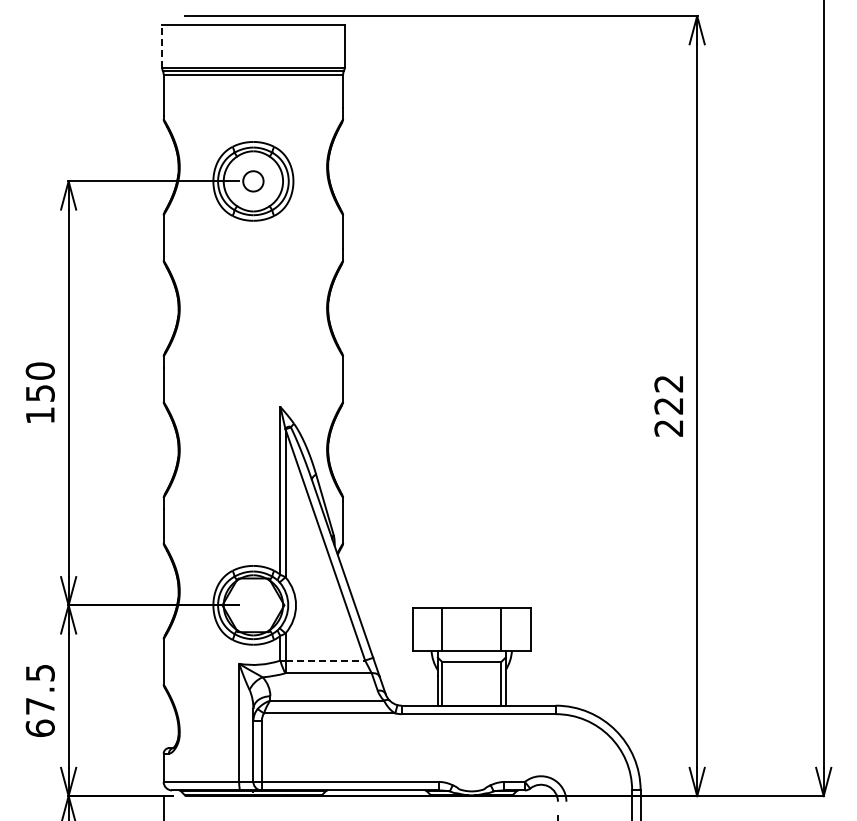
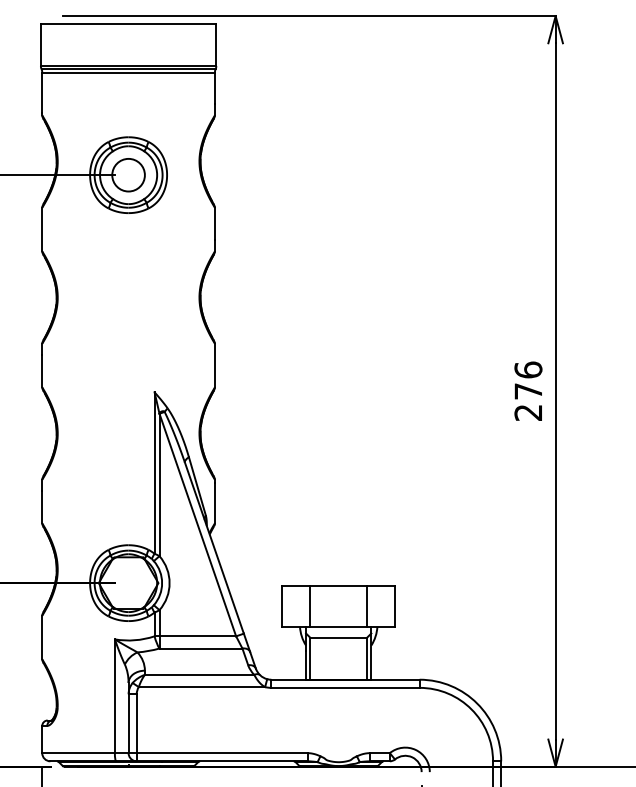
line: (162, 46) -> (41, 45), dashed -> solid
circle: (253, 181) -> (128, 175), size x1.67
text: (668, 394) -> (528, 380), 222 -> 276
line: (325, 660) -> (197, 636), dashed -> solid

